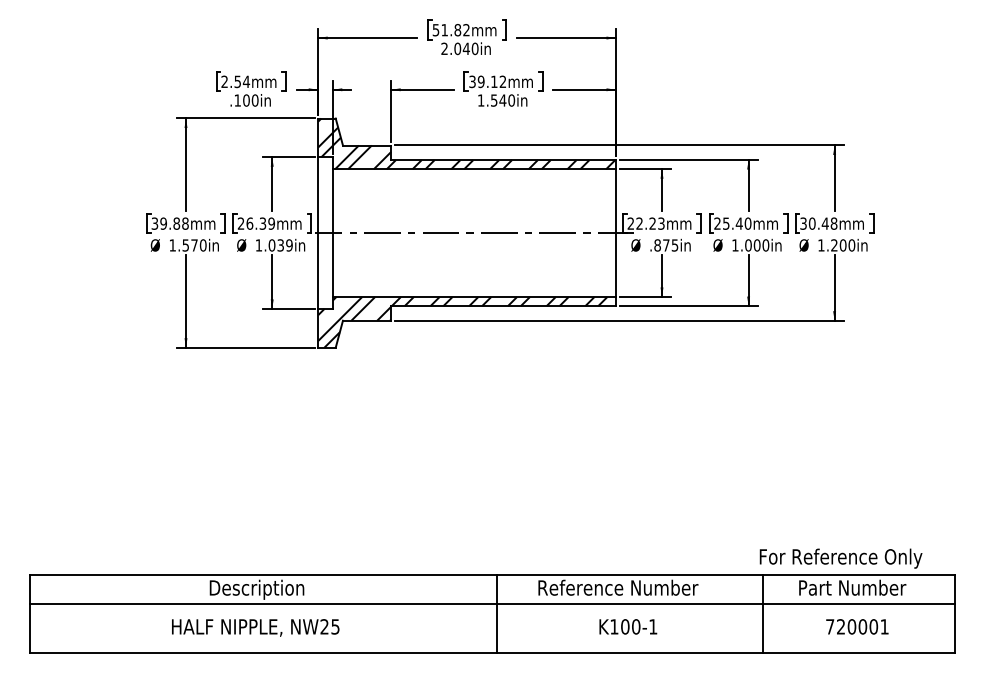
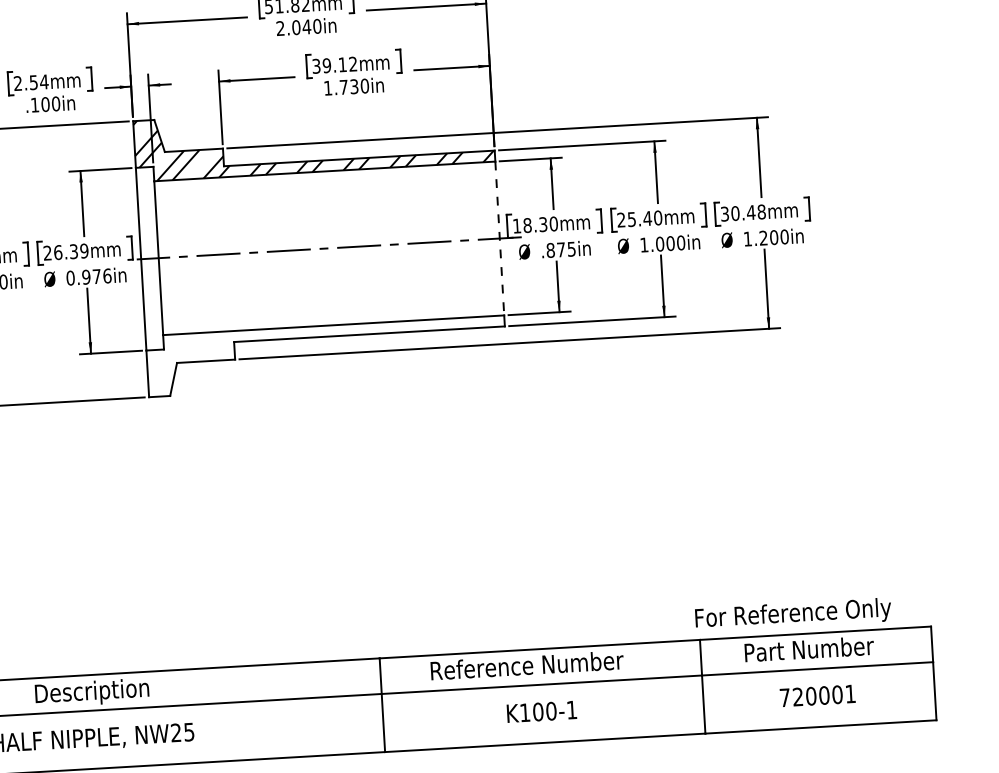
text: (498, 100) -> (349, 86), 1.540in -> 1.730in
text: (645, 223) -> (534, 224), 22.23mm -> 18.30mm
line: (616, 233) -> (500, 238), solid -> dashed
text: (273, 245) -> (88, 277), 1.039in -> 0.976in
hatch: (462, 322) -> (321, 356), removed

